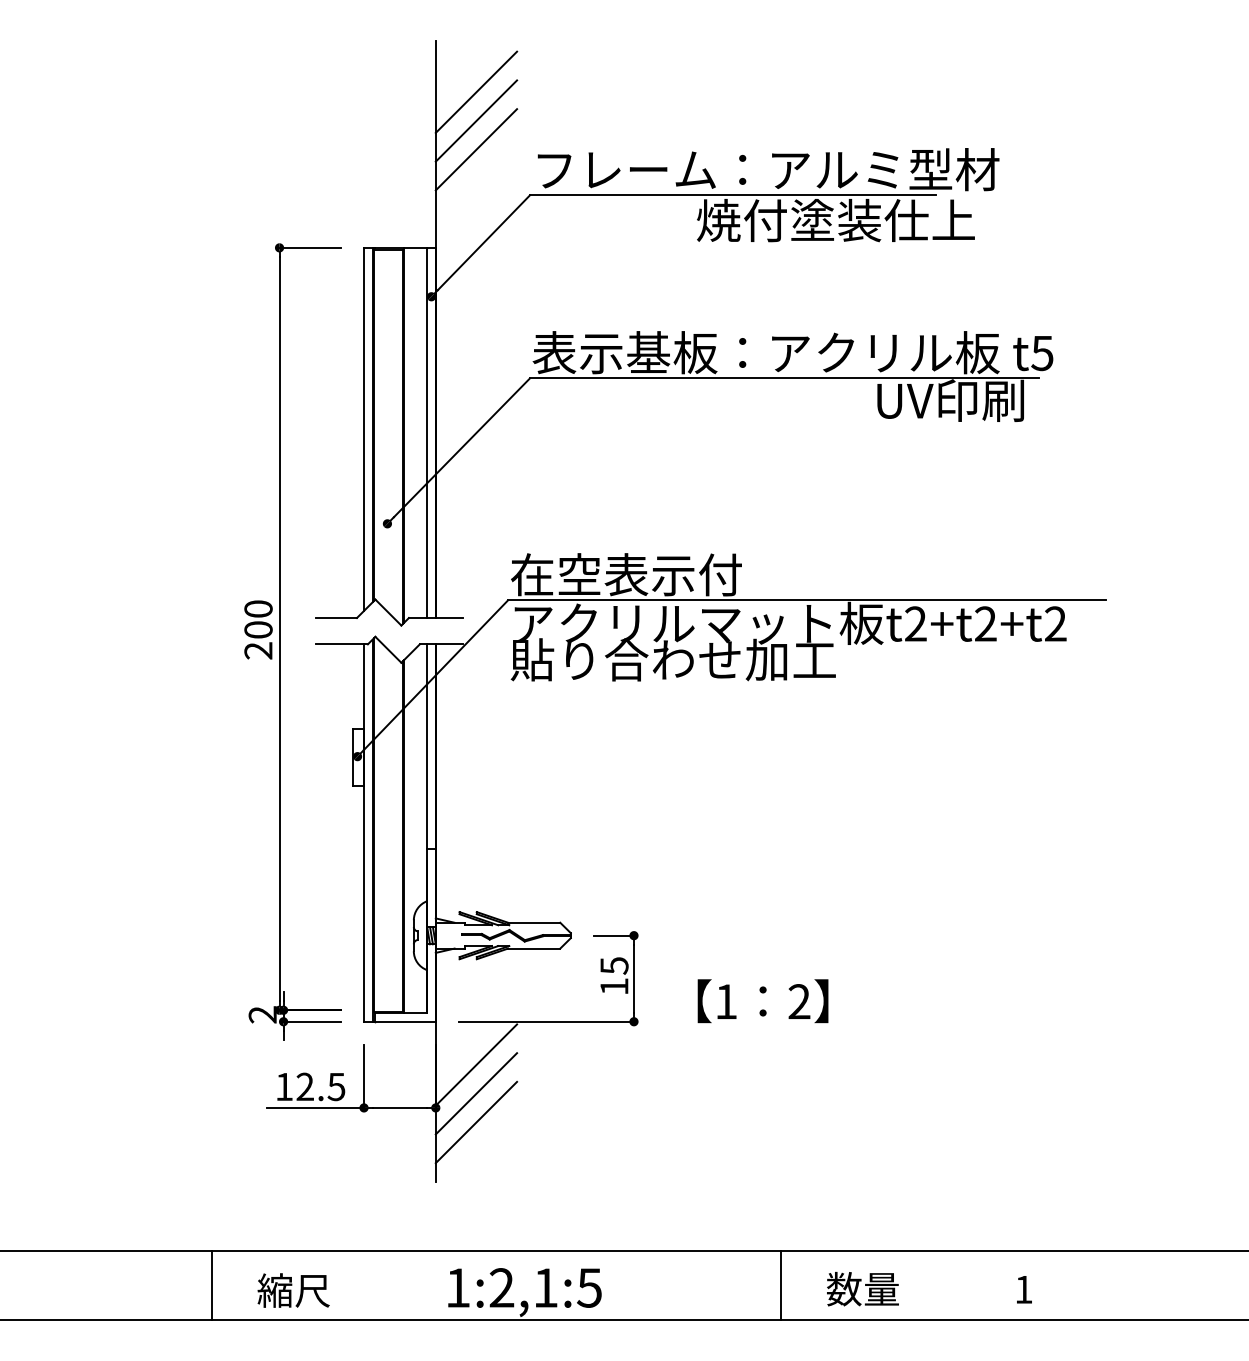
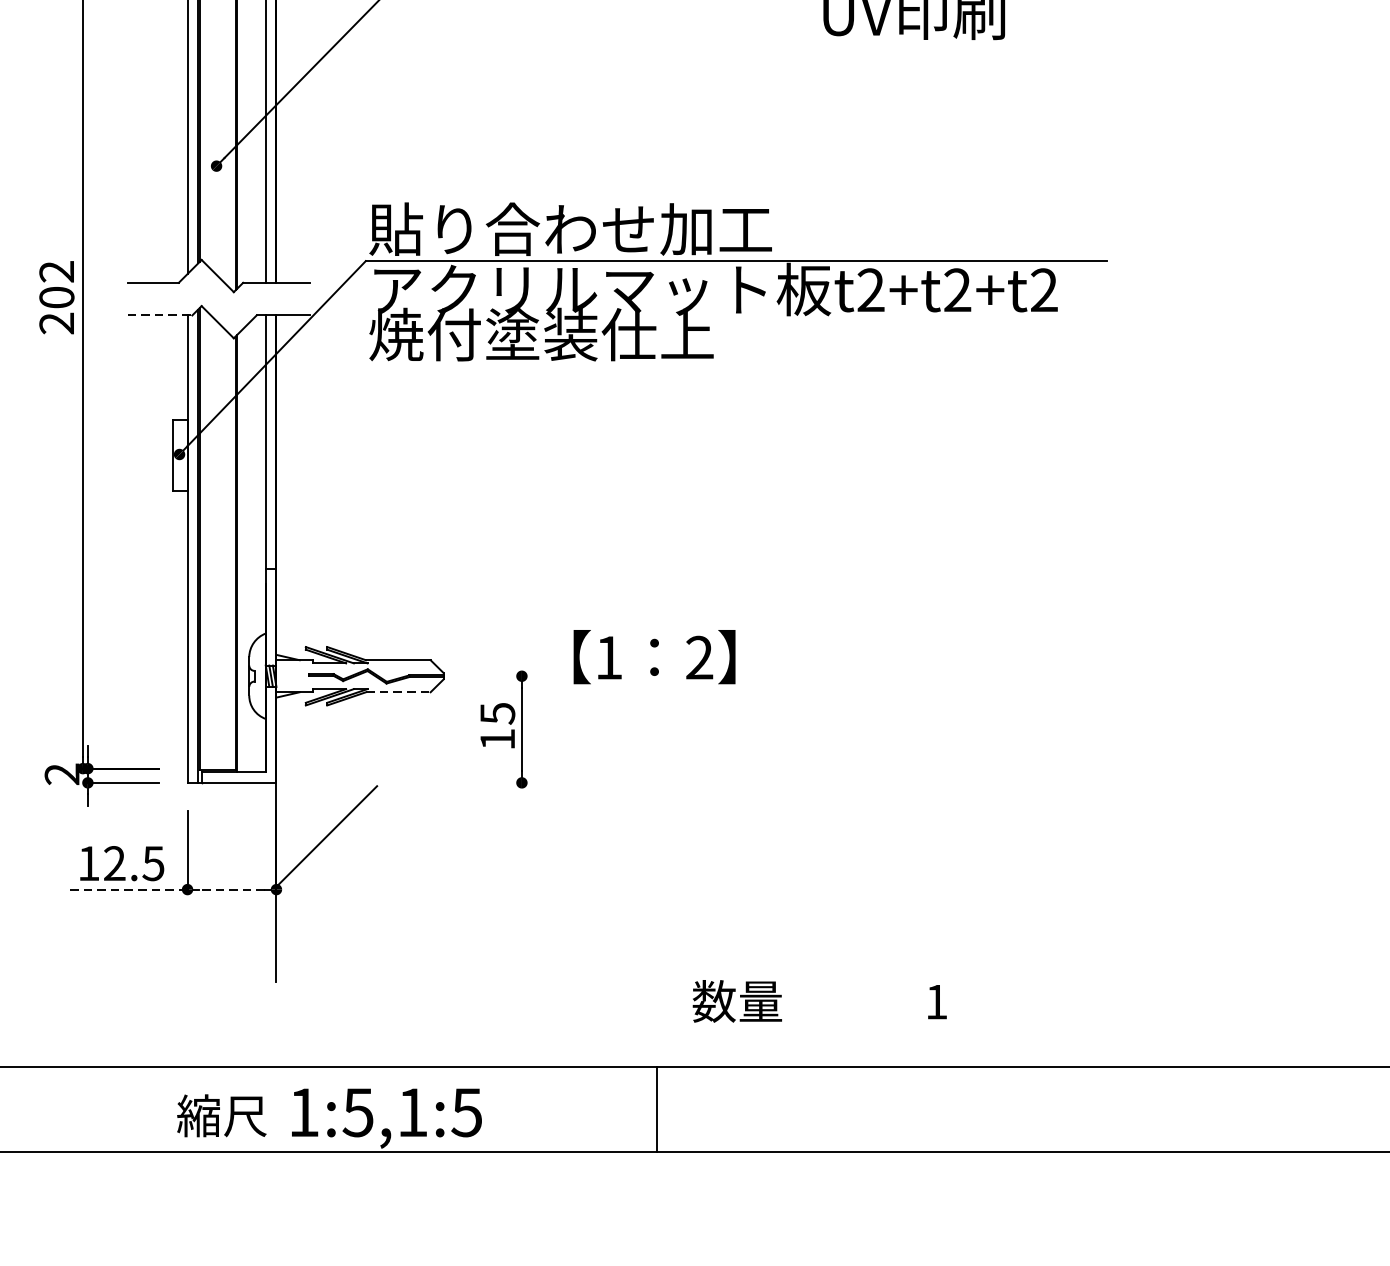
text: (672, 574) -> (569, 228), 在空表示付 -> 貼り合わせ加工
text: (258, 608) -> (56, 271), 200 -> 202
line: (342, 644) -> (160, 315), solid -> dashed
text: (672, 659) -> (569, 334), 貼り合わせ加工 -> 焼付塗装仕上
line: (613, 935) -> (496, 676), removed
line: (534, 948) -> (398, 692), solid -> dashed
text: (762, 1001) -> (653, 657), moved
line: (545, 1021) -> (412, 782), removed
line: (476, 1093) -> (326, 871), removed
line: (315, 1107) -> (127, 889), solid -> dashed
line: (399, 1107) -> (231, 889), solid -> dashed
line: (476, 1122) -> (326, 907), removed
line: (781, 1285) -> (657, 1109), moved
text: (501, 1287) -> (357, 1112), 1:2,1:5 -> 1:5,1:5
text: (929, 1289) -> (819, 1001), moved
text: (293, 1290) -> (221, 1115), moved

